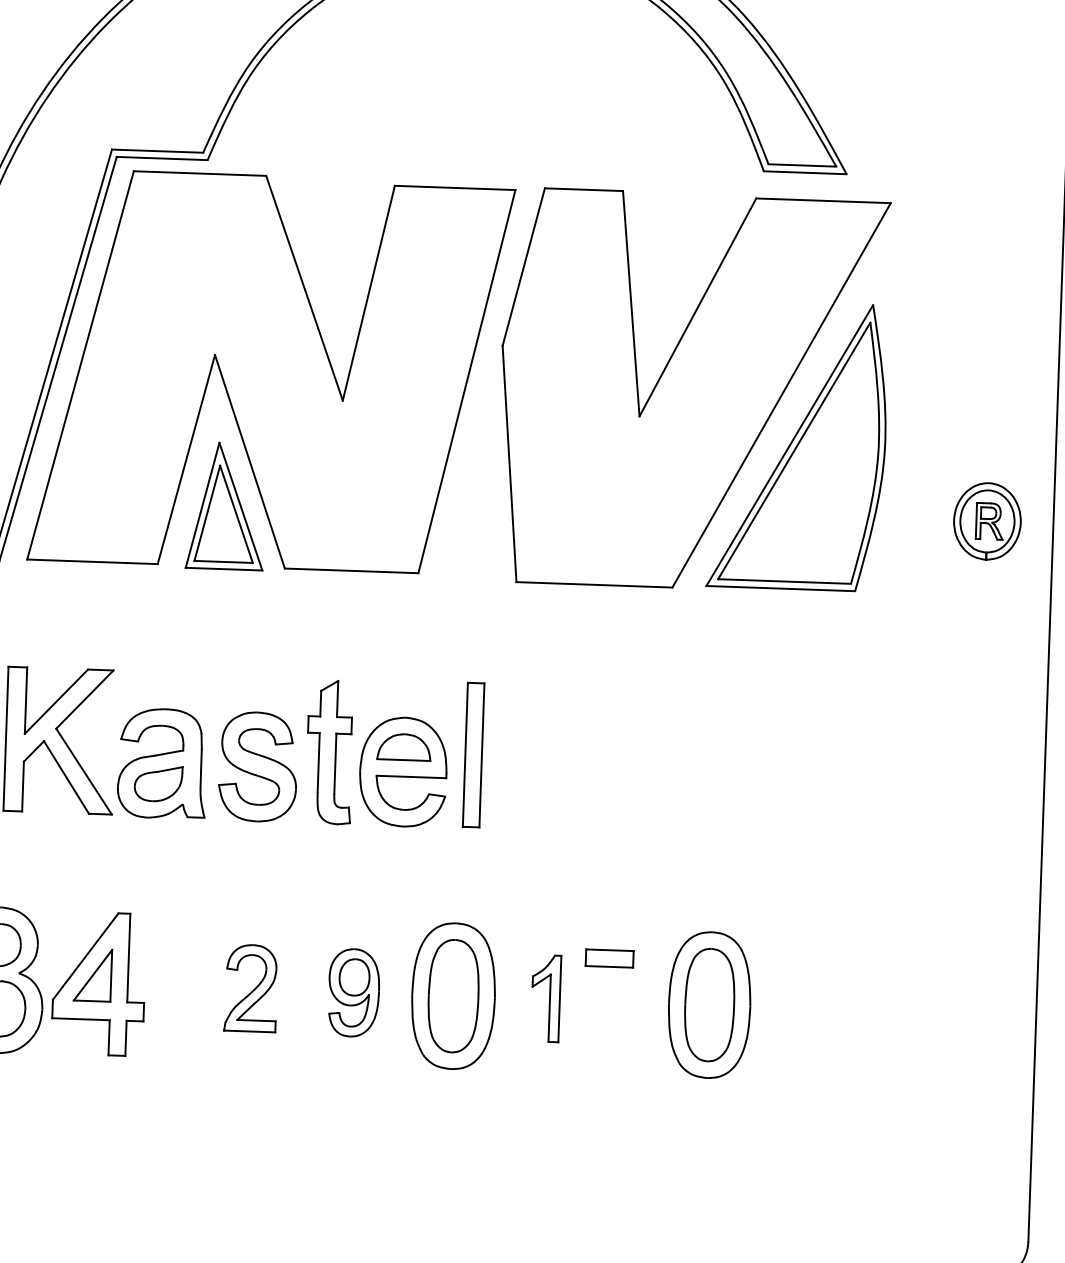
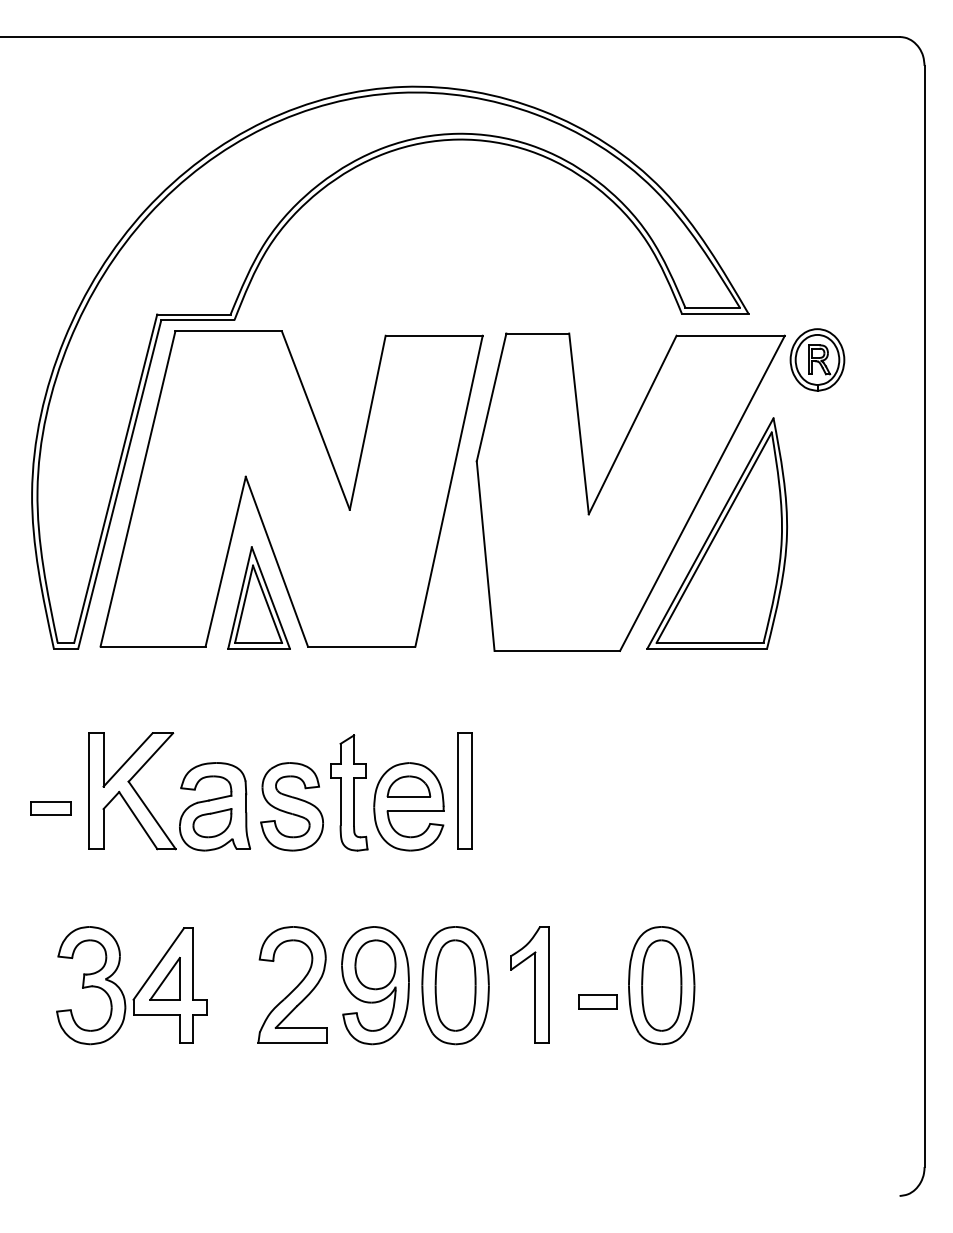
part: (987, 520) -> (817, 359), moved
part: (609, 957) -> (597, 1001), moved
part: (250, 987) -> (292, 984), size x1.67
part: (354, 992) -> (375, 985), size x1.67
part: (545, 998) -> (529, 984), size x1.67

